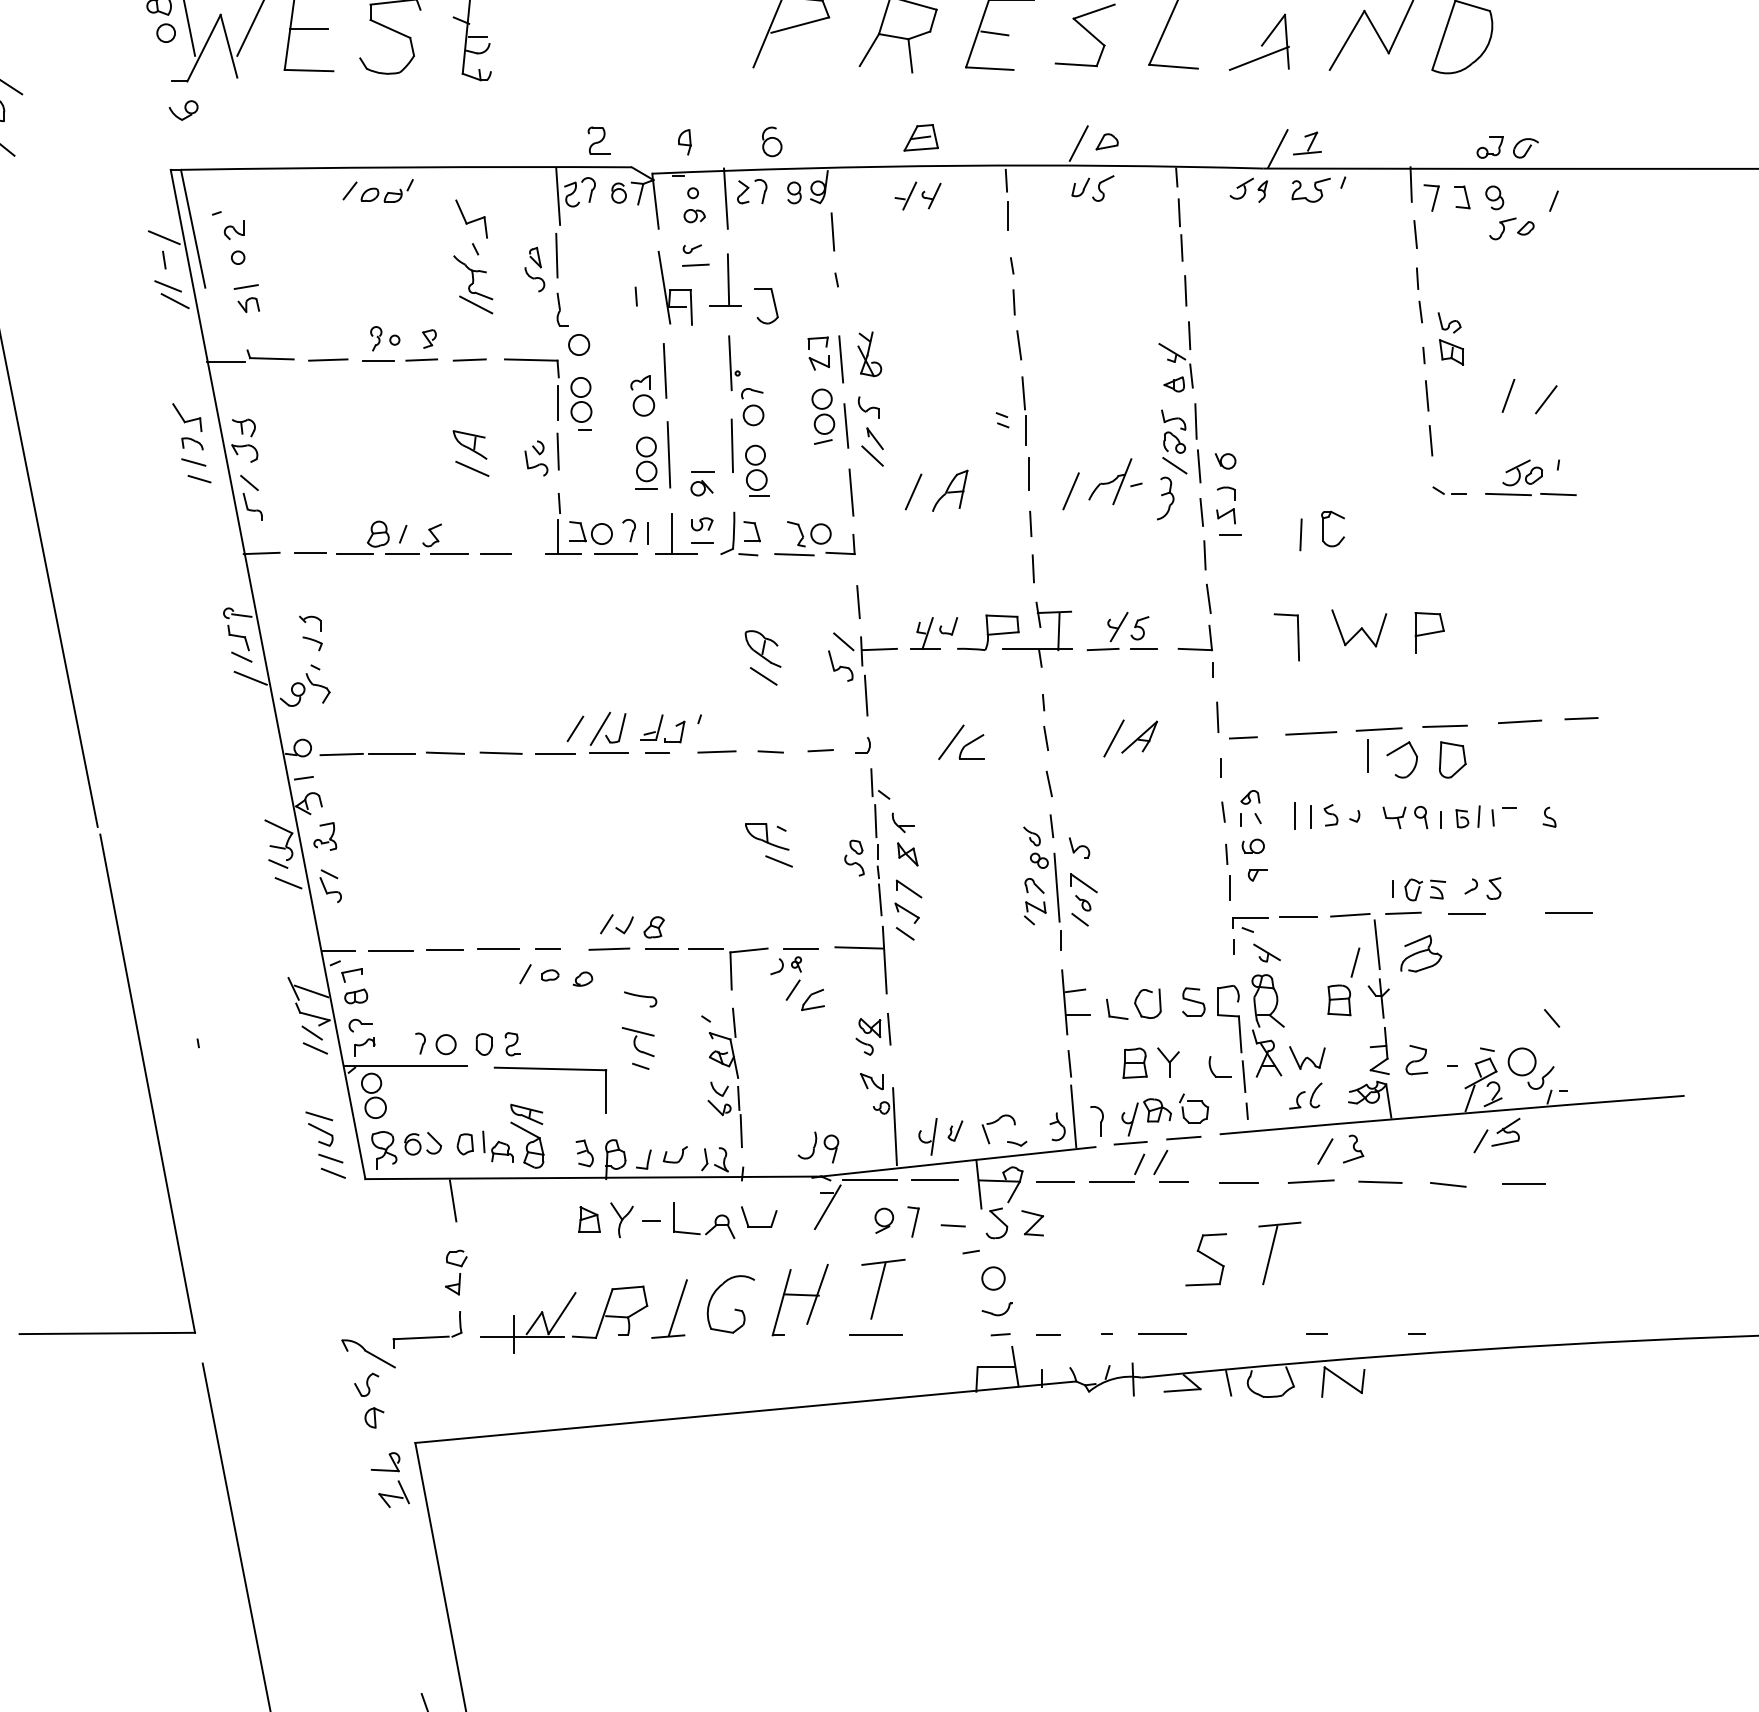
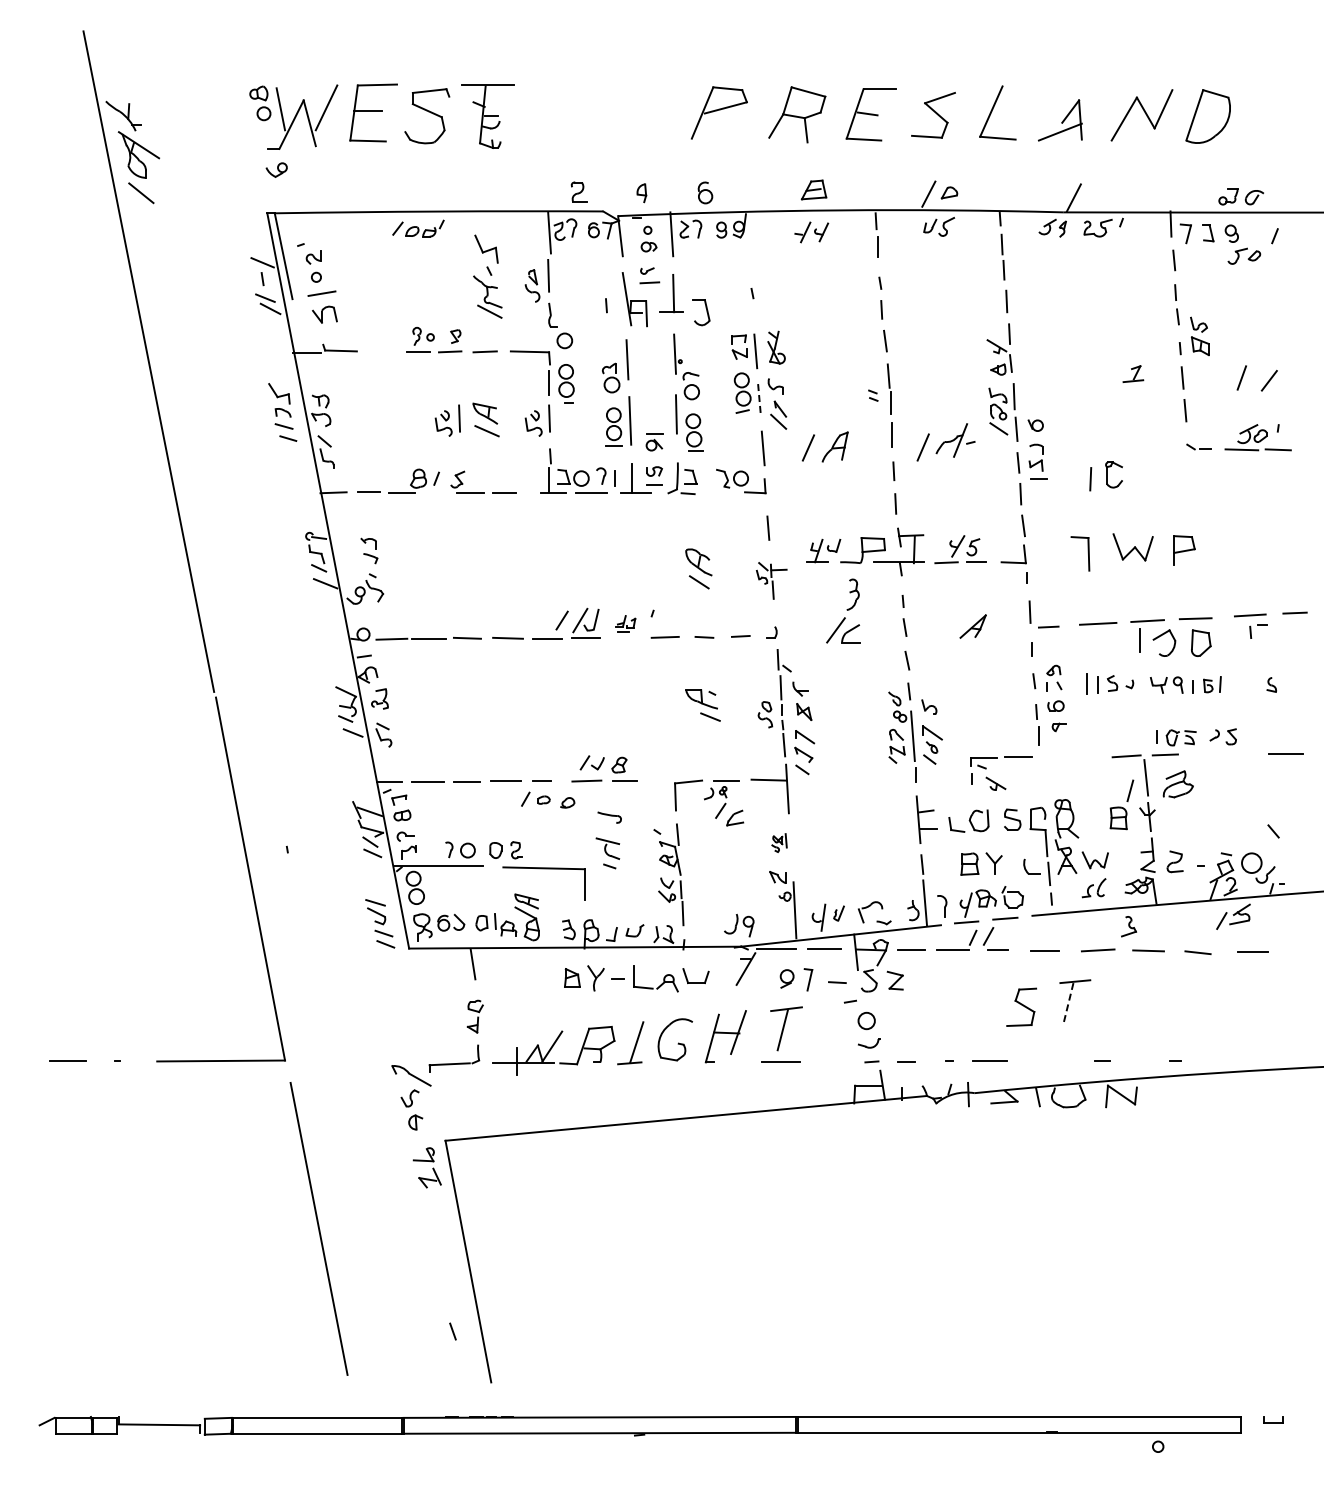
part: (1307, 142) -> (1133, 373), moved
line: (832, 231) -> (749, 258), removed
part: (246, 297) -> (322, 306), size x1.6
line: (328, 359) -> (382, 351), removed
line: (846, 425) -> (759, 399), solid -> dashed
part: (418, 454) -> (447, 420), added
part: (1164, 498) -> (852, 594), moved
line: (402, 554) -> (436, 493), removed
line: (794, 554) -> (721, 493), removed
part: (862, 673) -> (771, 580), size x0.6
part: (662, 732) -> (625, 623), size x0.6
line: (1114, 738) -> (954, 627), removed
part: (1503, 816) -> (1258, 631), moved
line: (1466, 914) -> (1211, 755), removed
line: (706, 948) -> (657, 780), removed
part: (1267, 951) -> (996, 782), moved
part: (873, 1033) -> (779, 842), size x0.6
line: (1325, 1151) -> (1108, 928), removed
line: (1270, 1255) -> (1068, 1004), solid -> dashed

